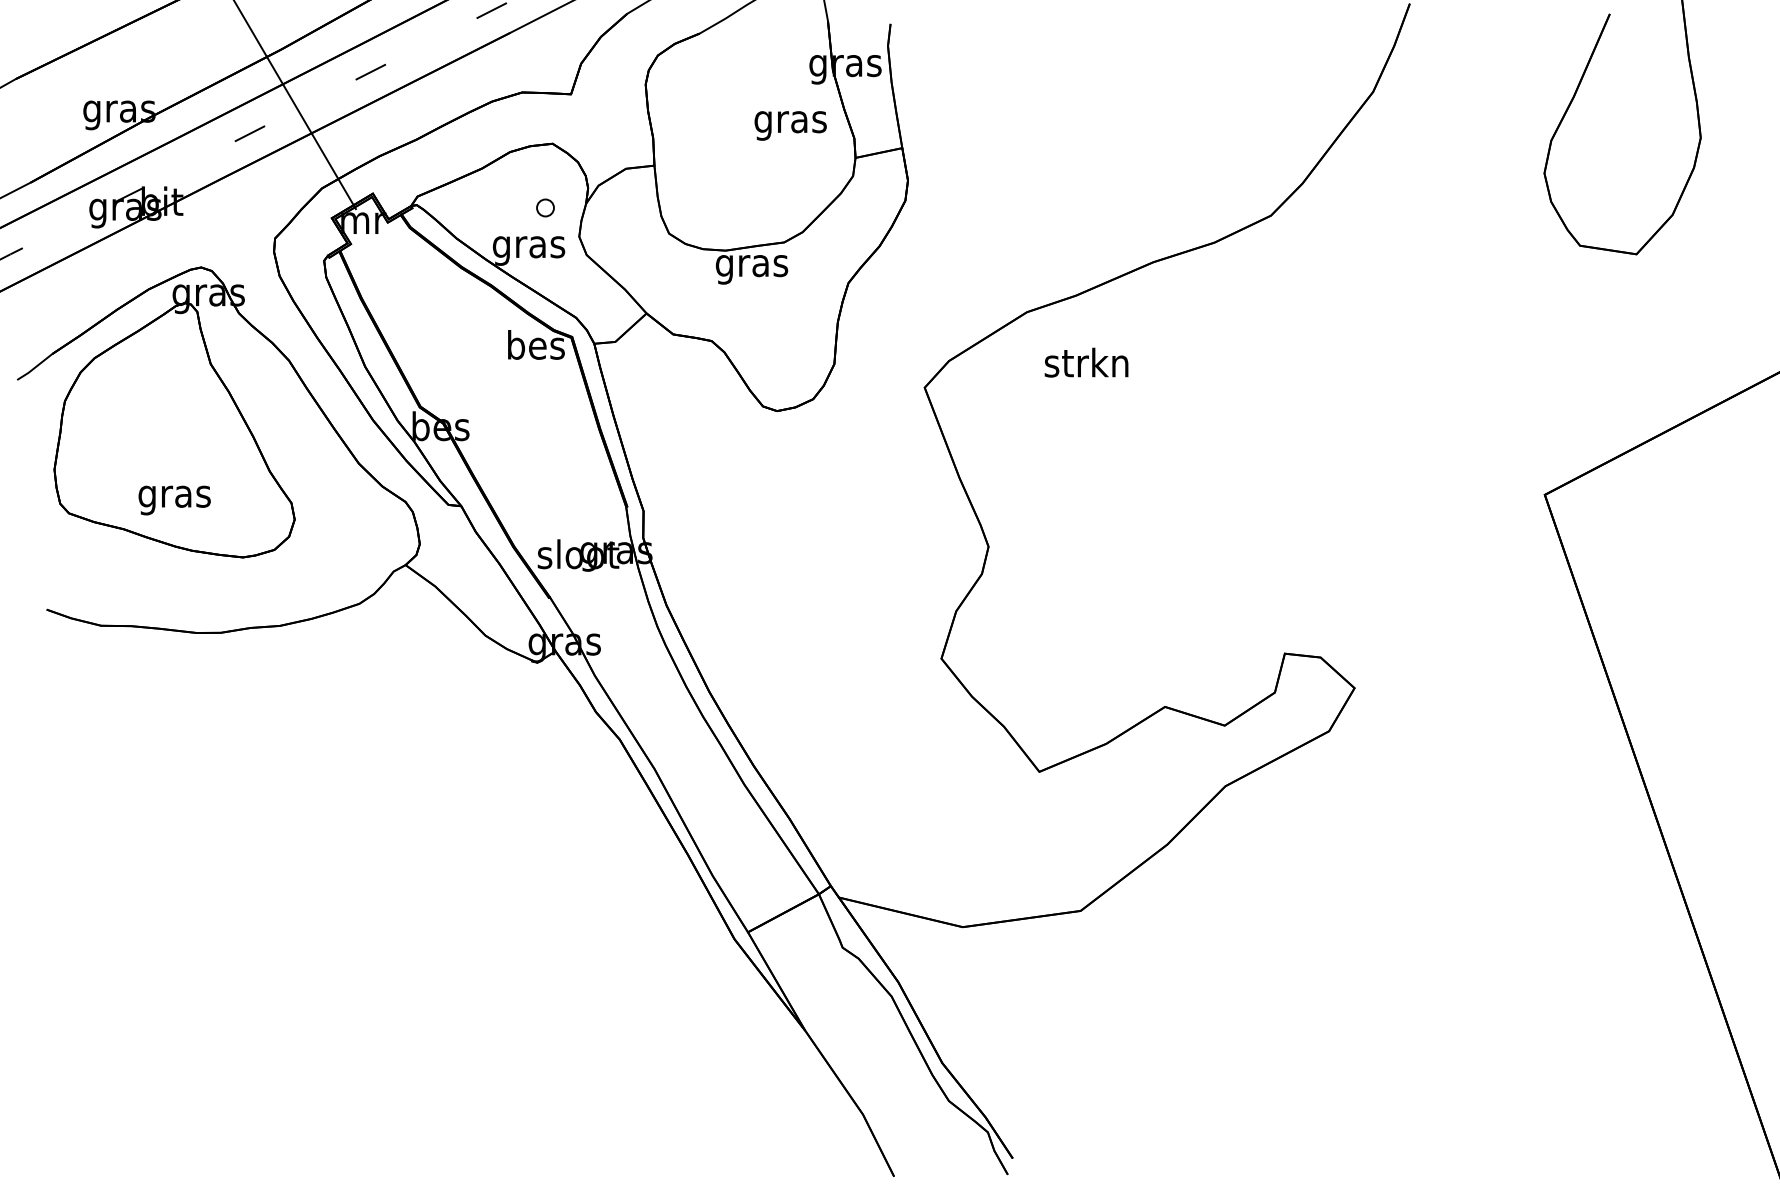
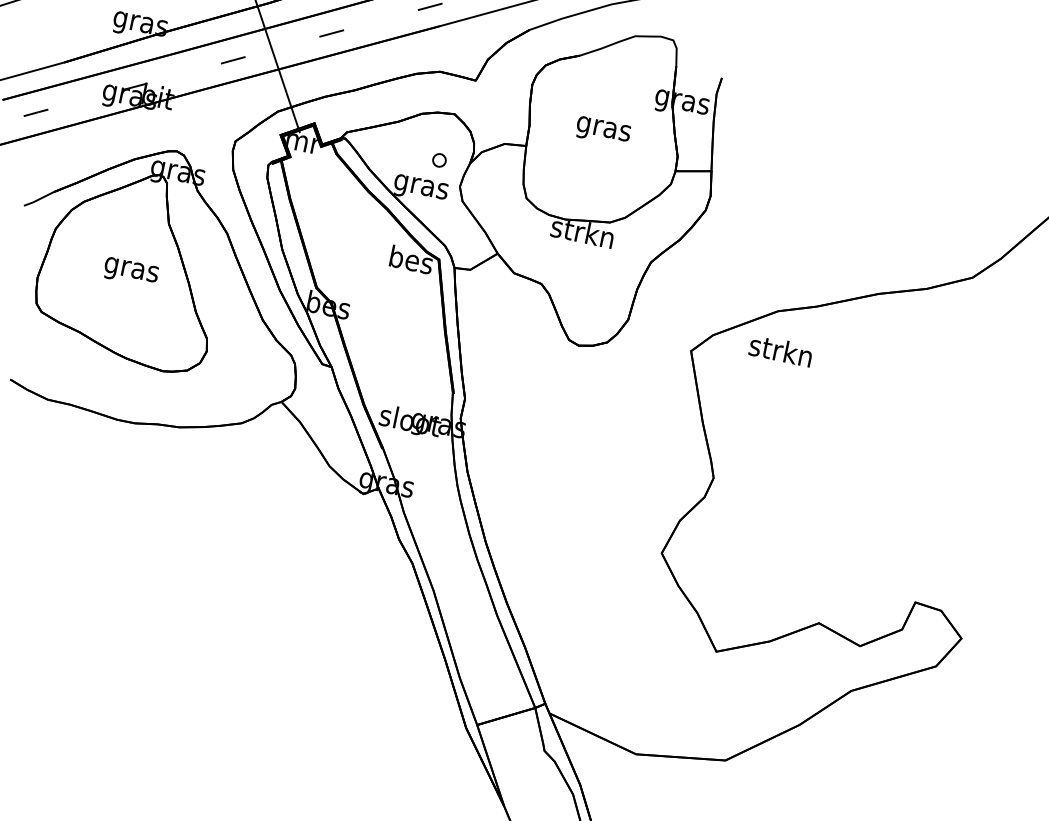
text: (790, 125) -> (603, 131), moved
text: (751, 265) -> (582, 234), gras -> strkn
text: (1086, 362) -> (781, 350), moved
text: (174, 500) -> (130, 272), moved

